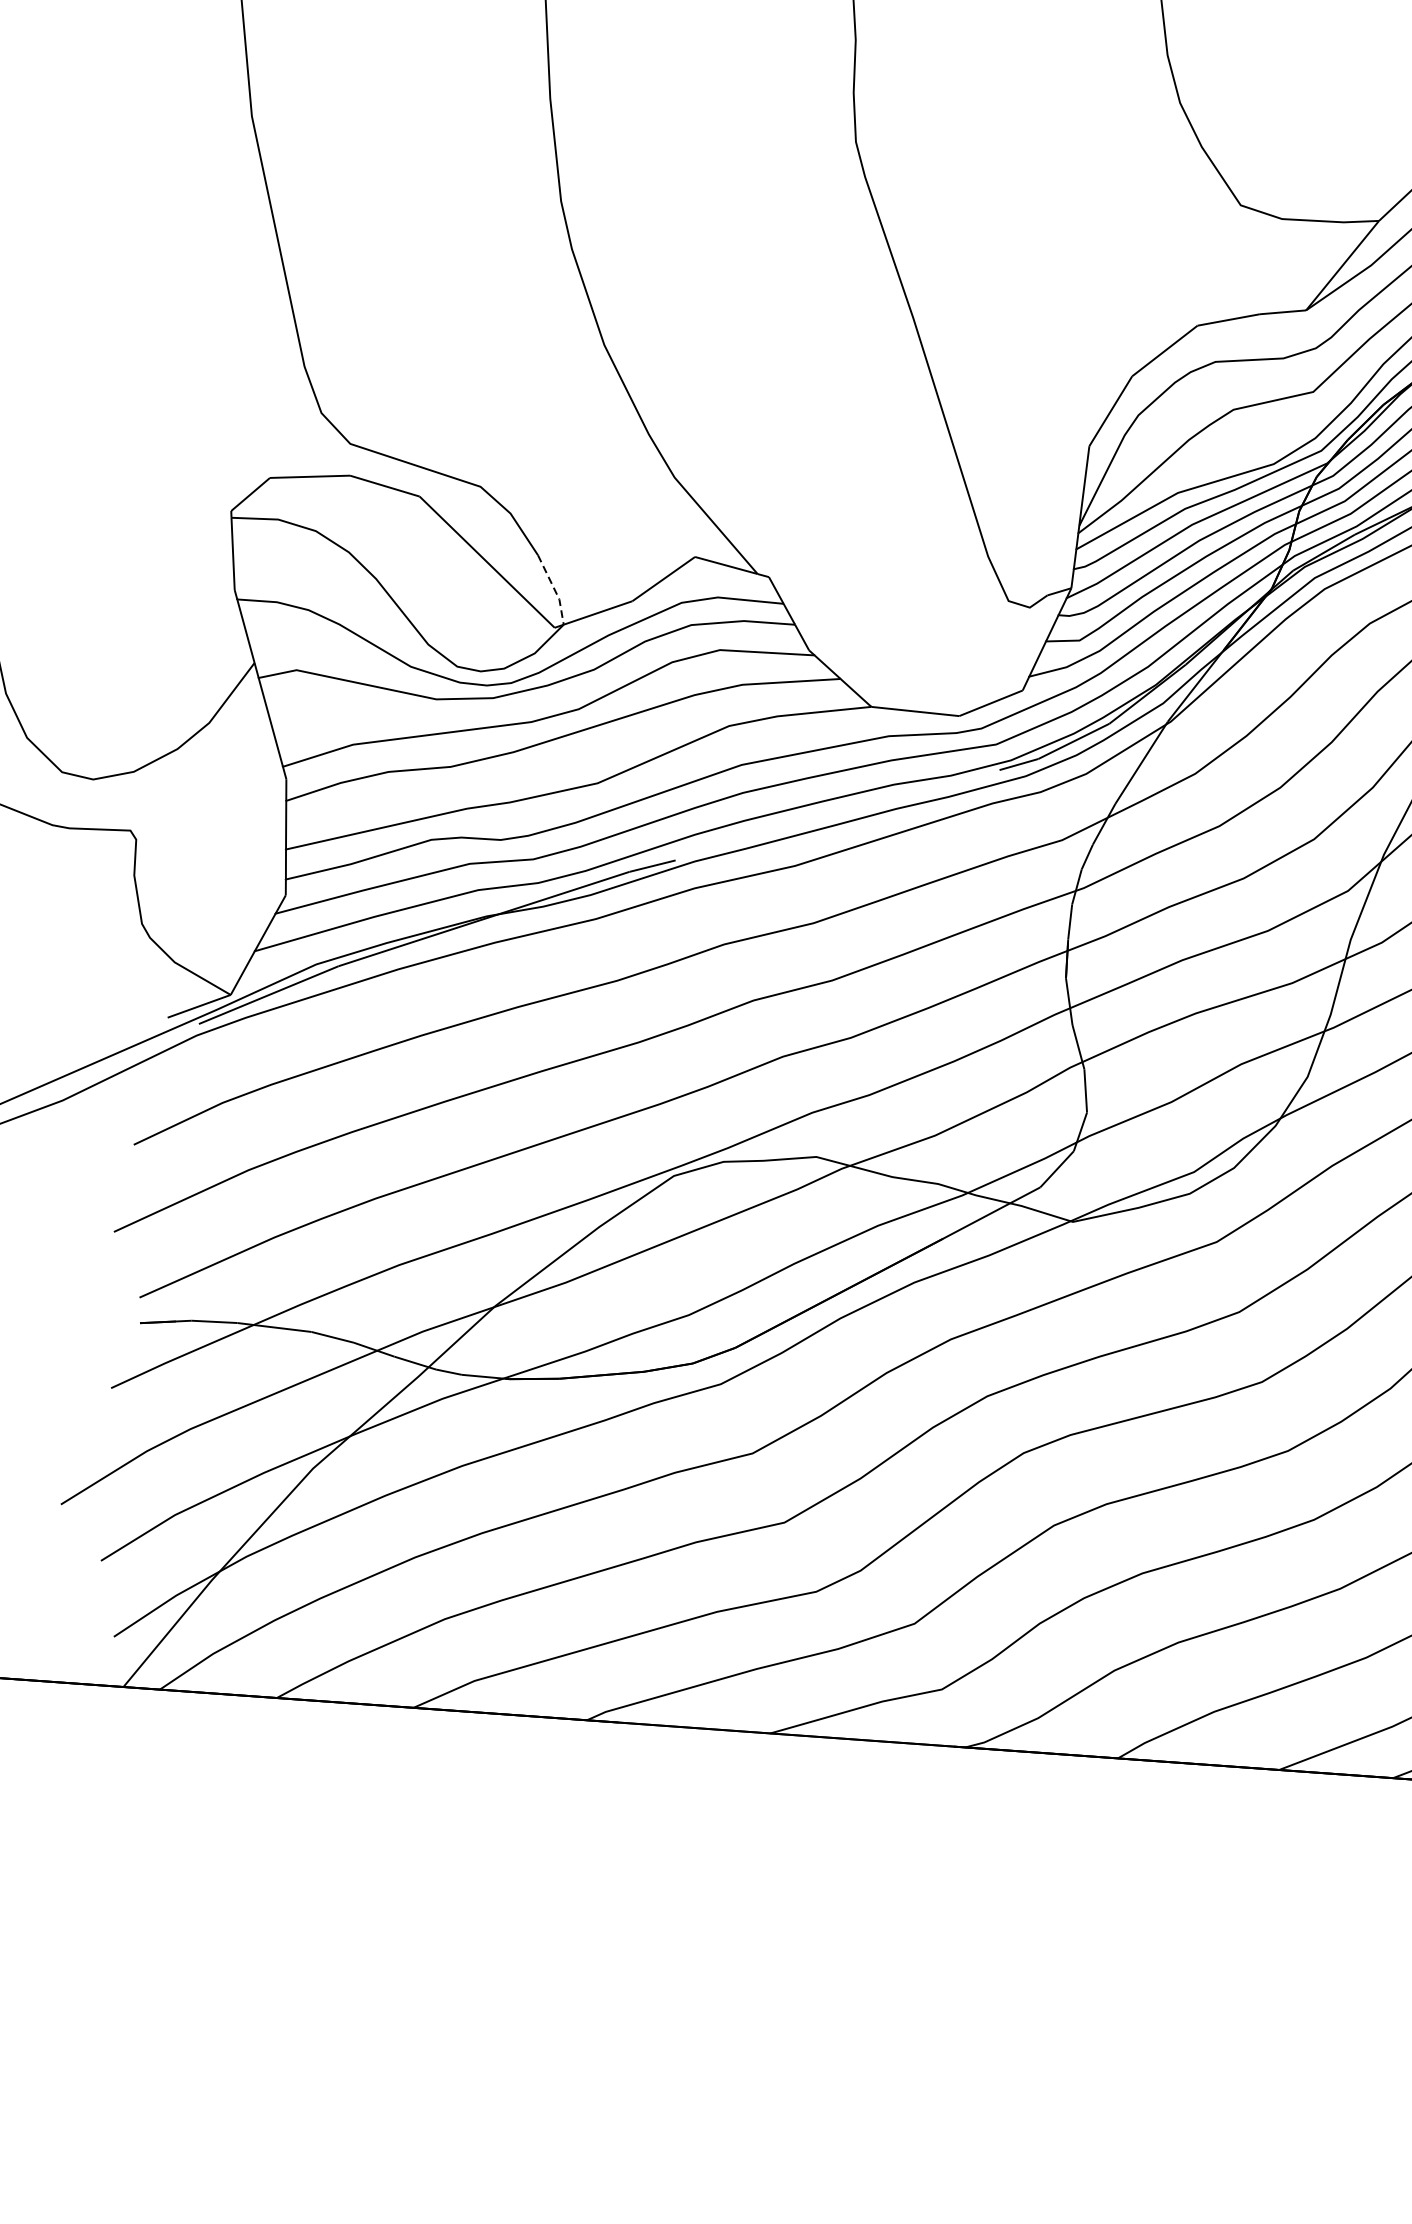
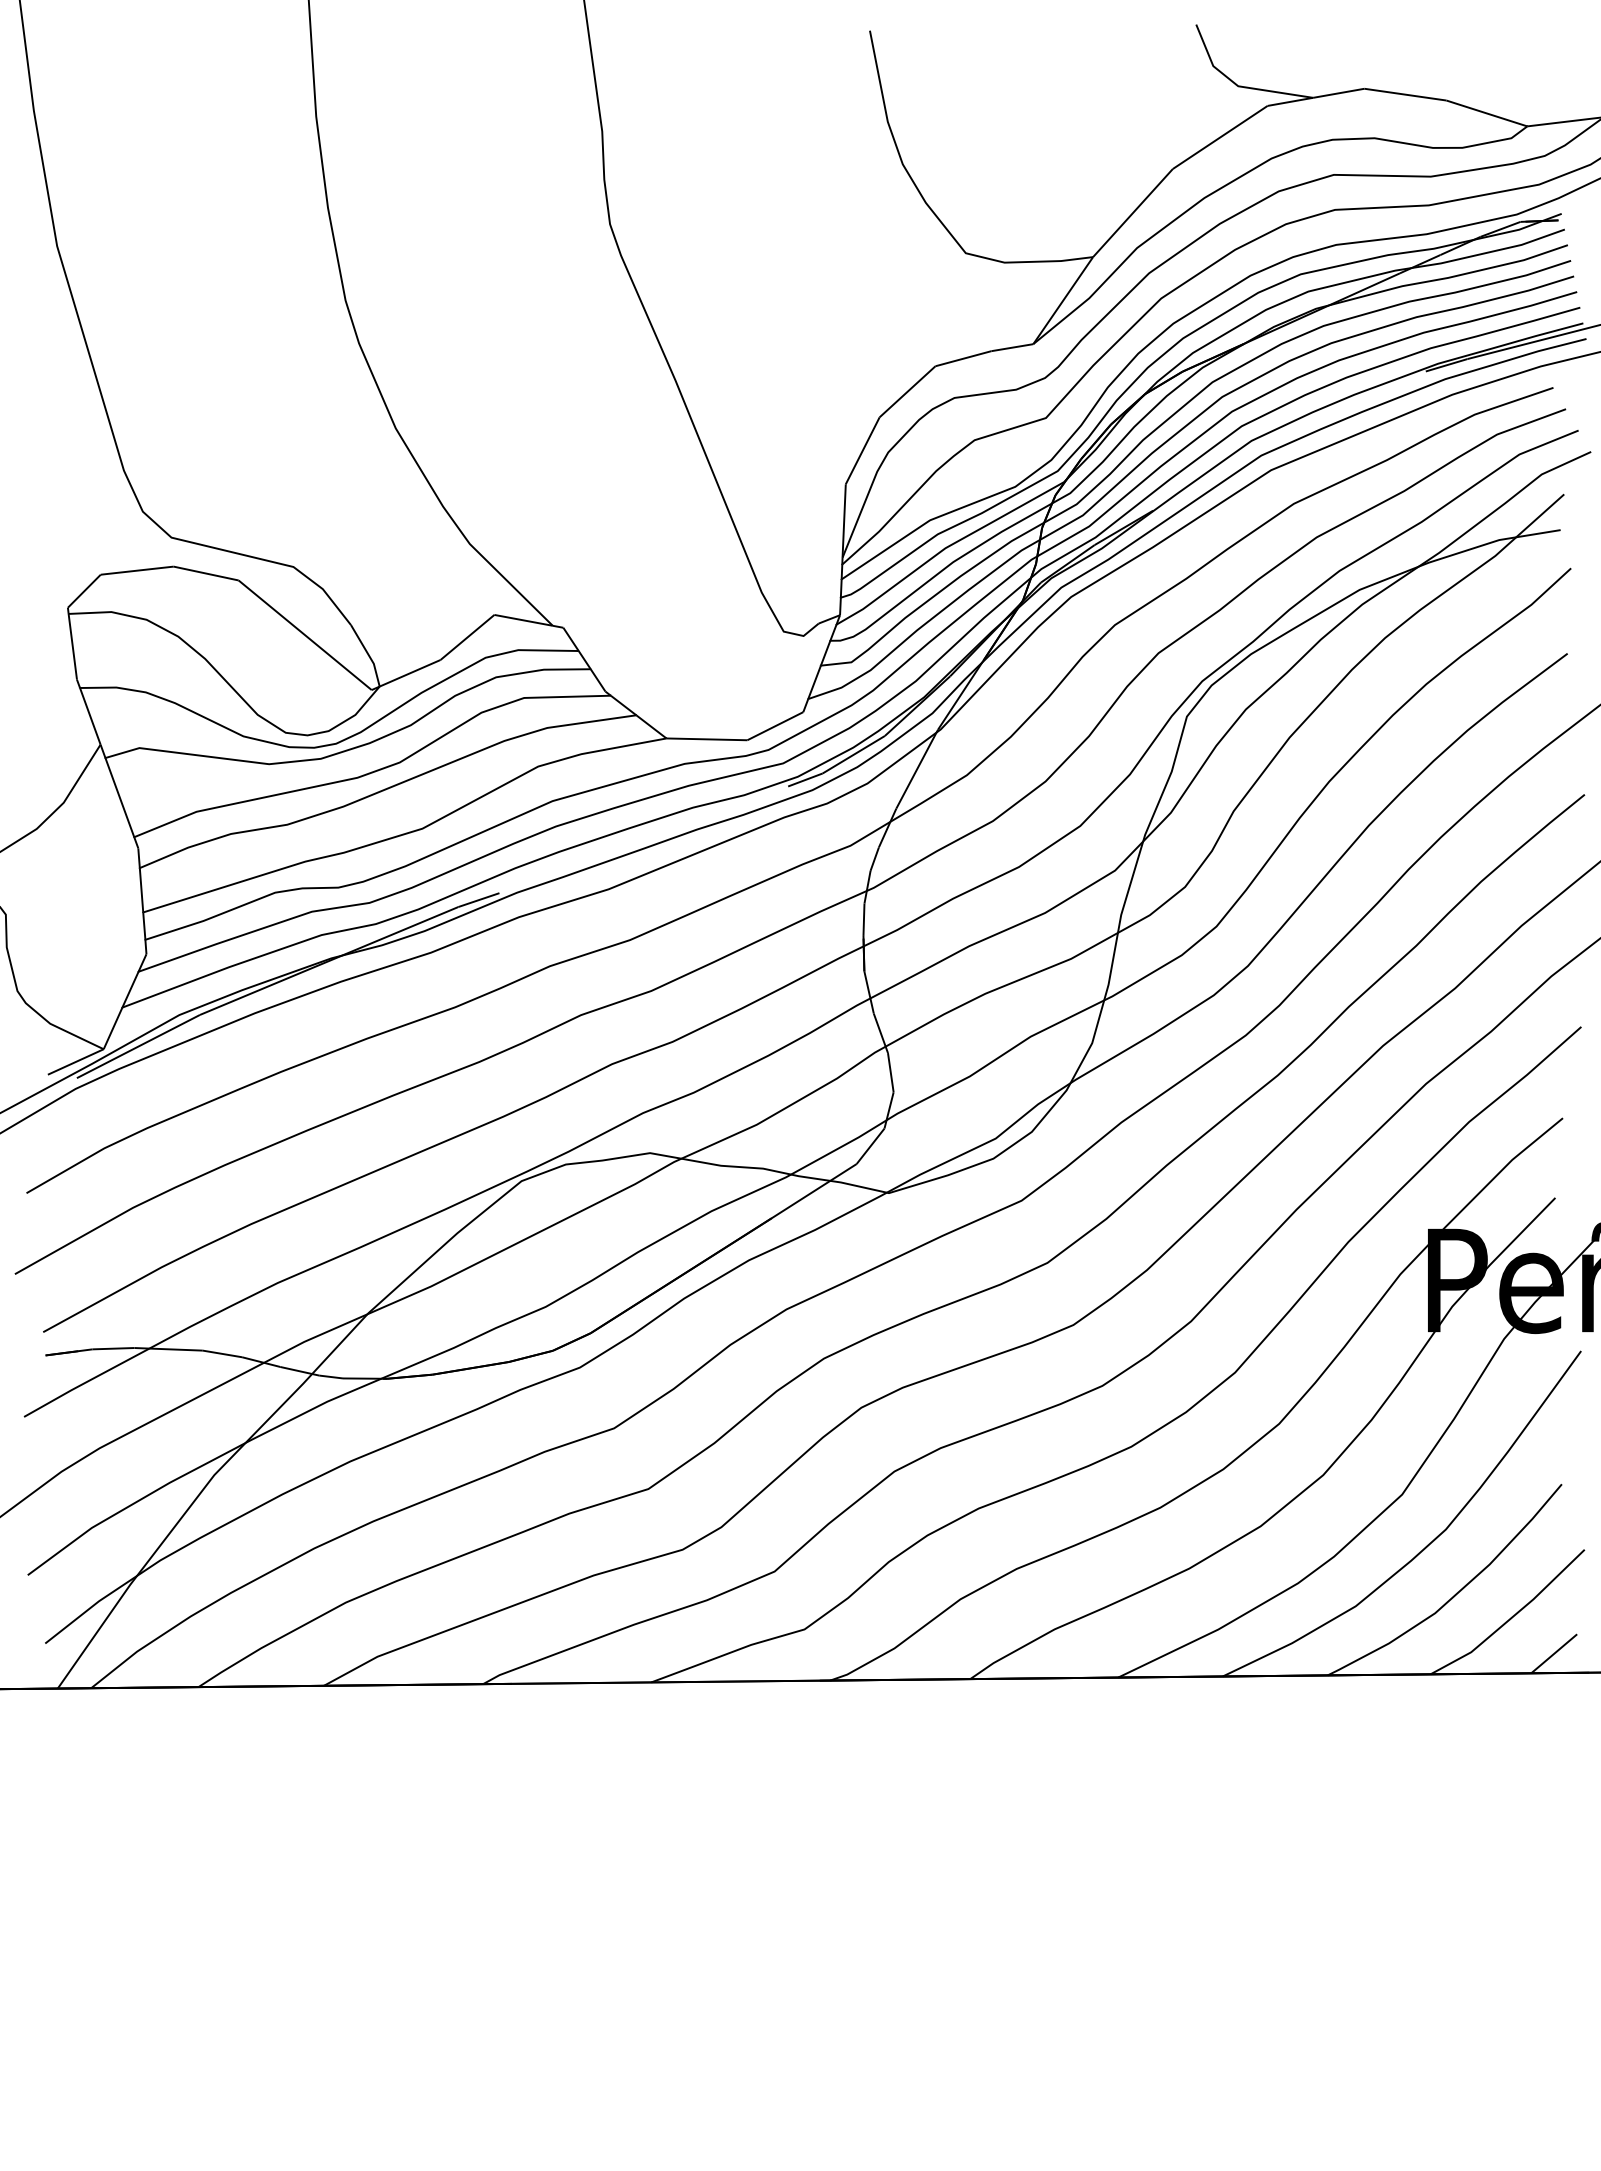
line: (554, 589) -> (368, 655), dashed -> solid

